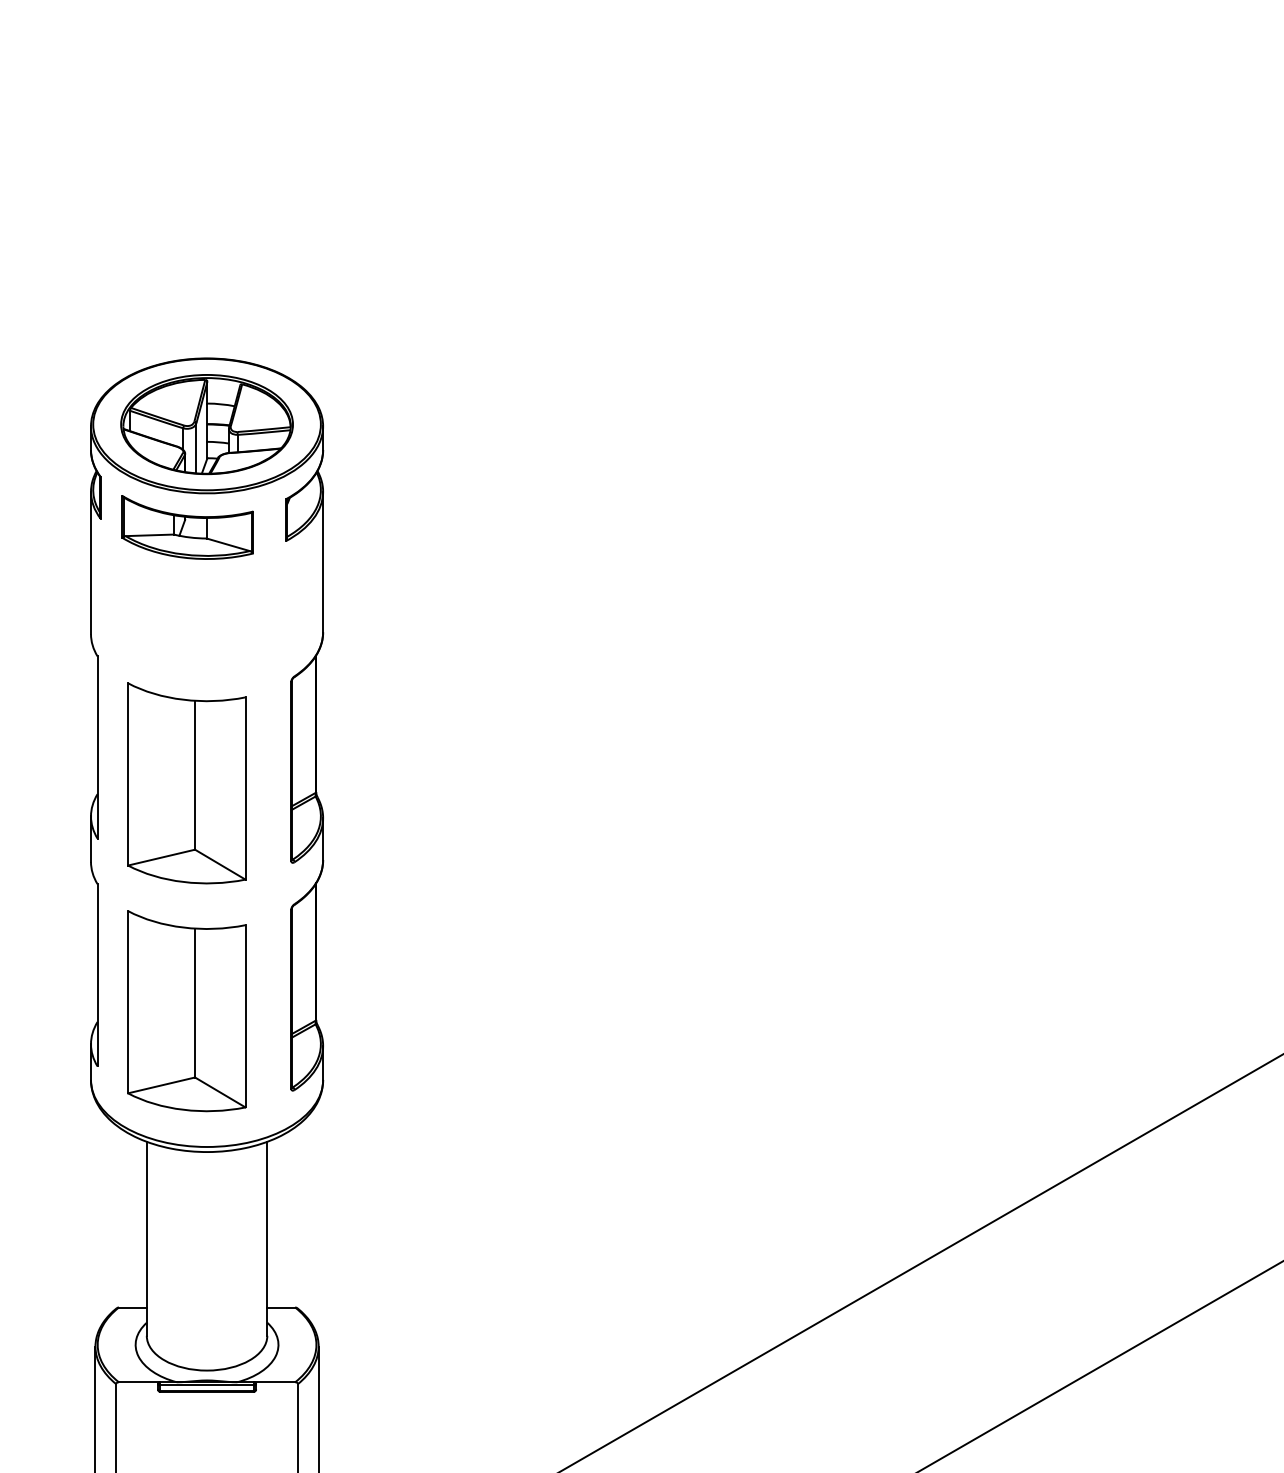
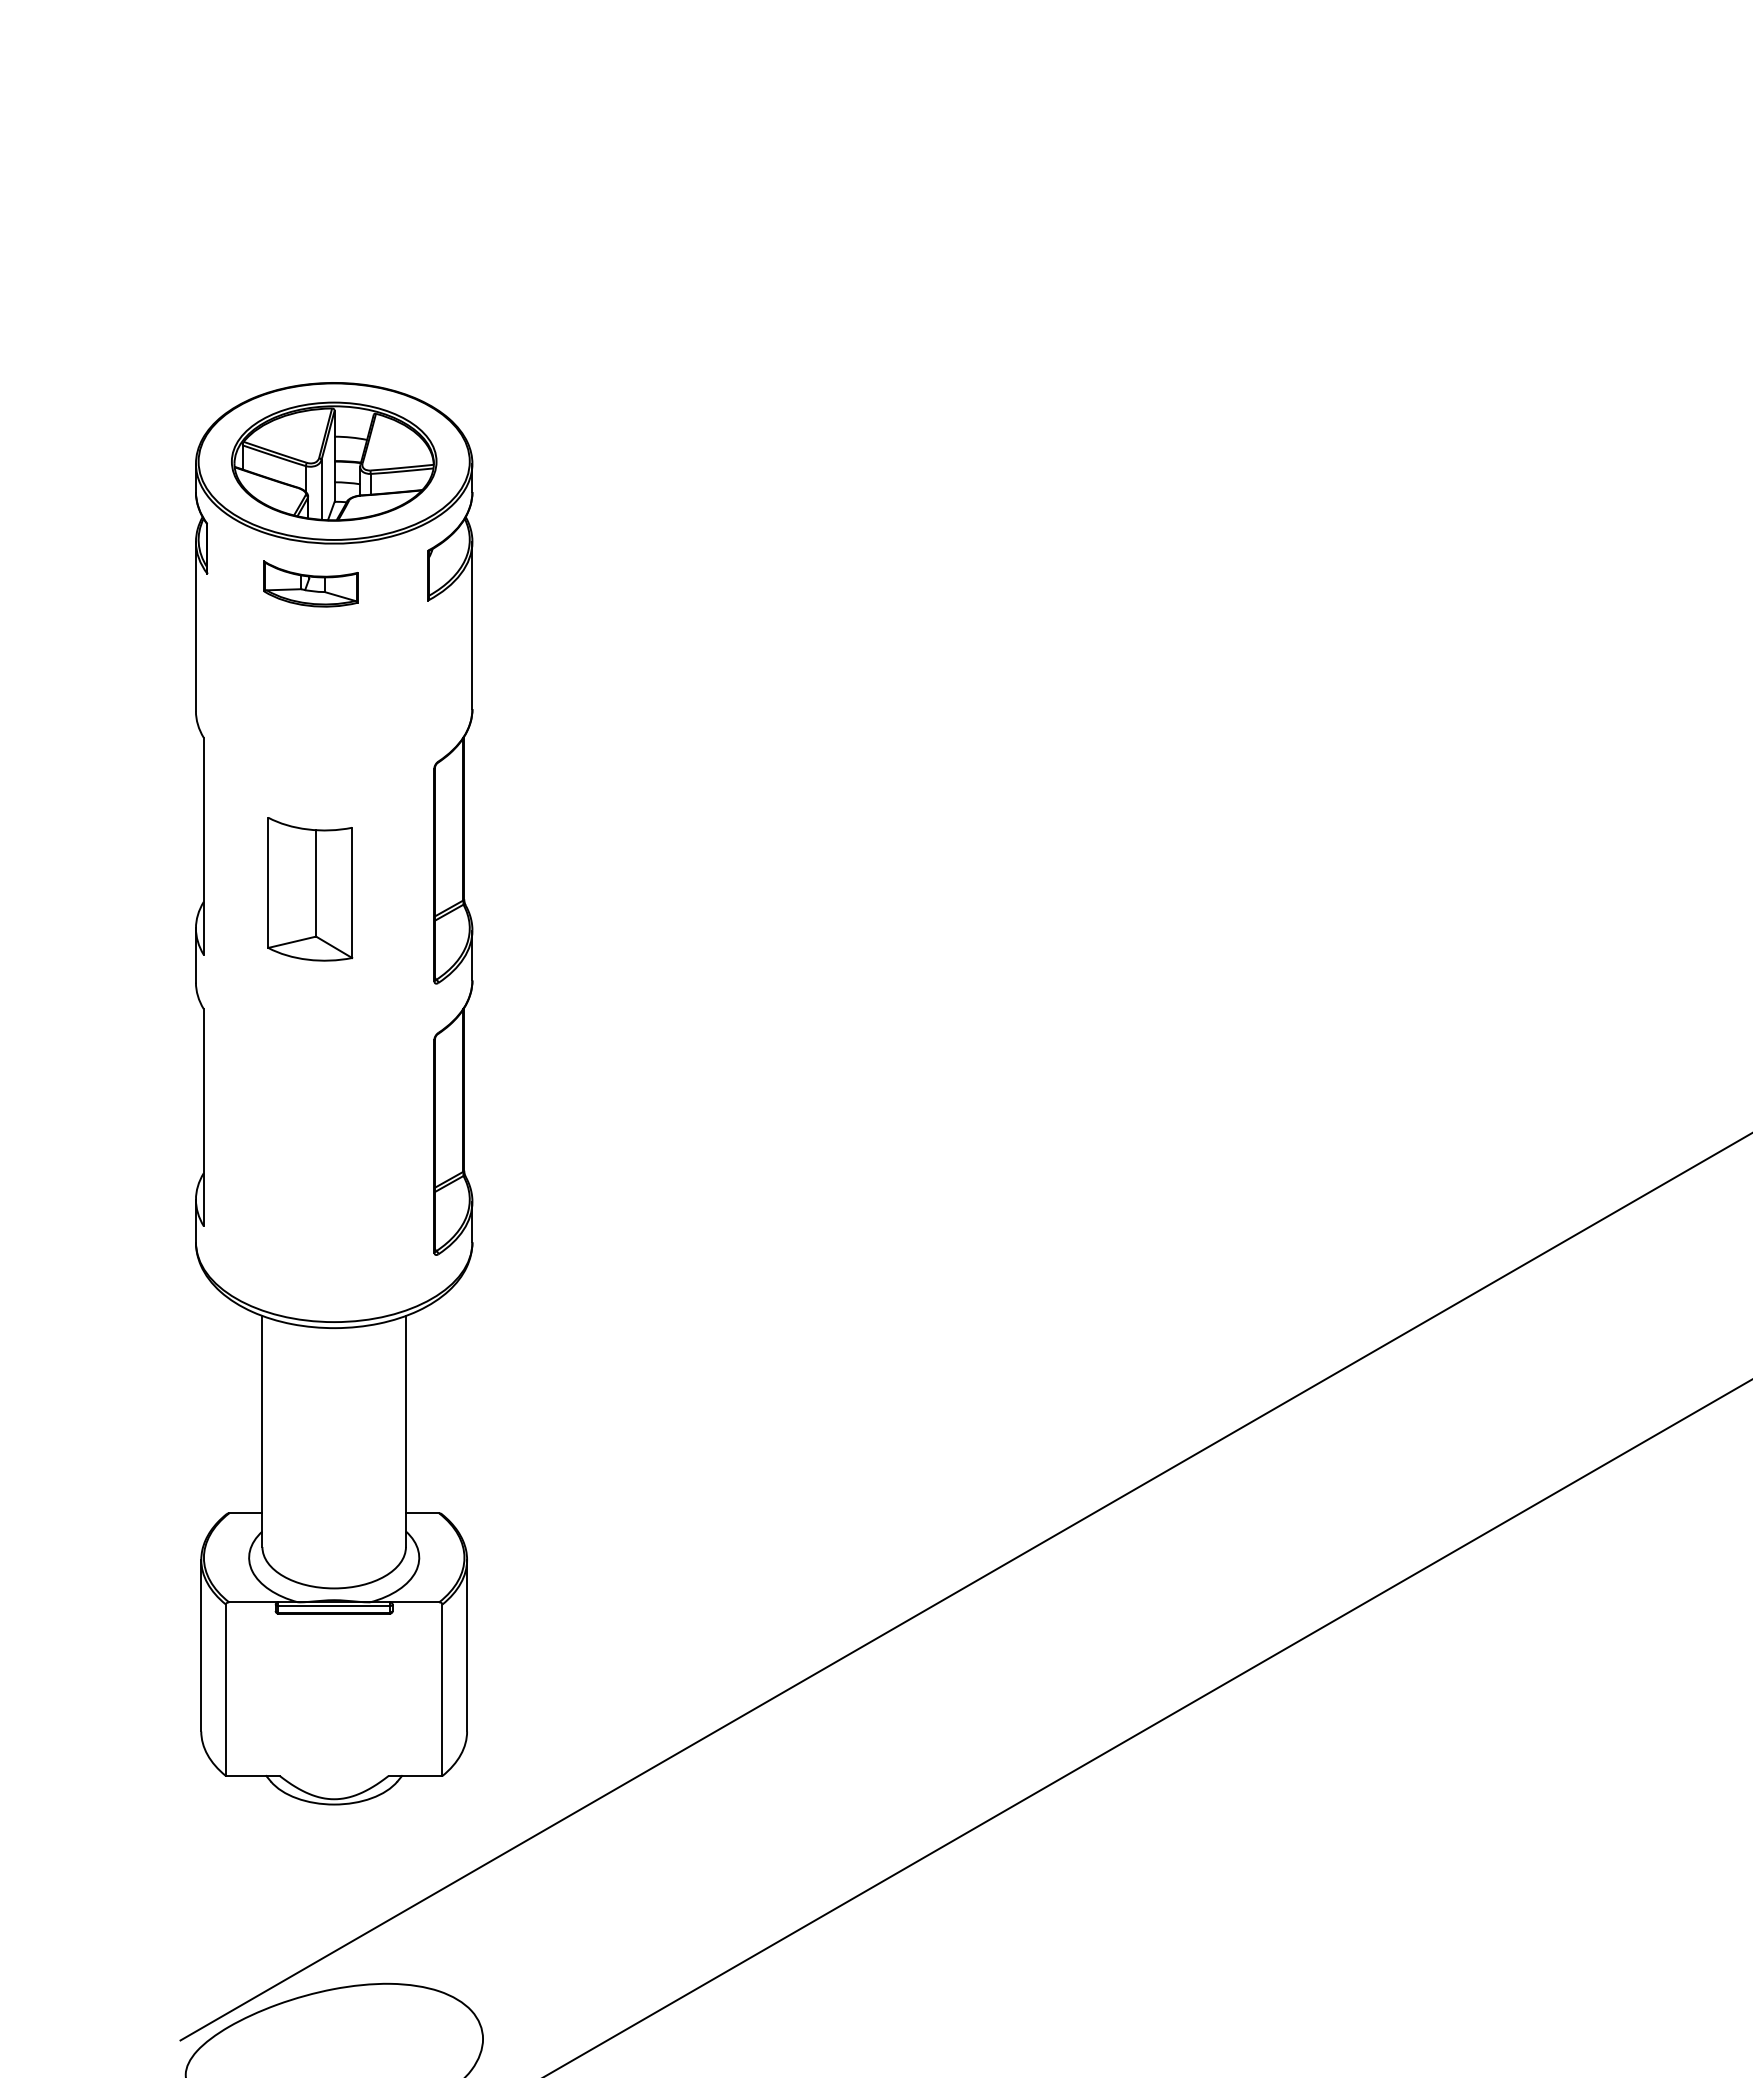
part: (187, 526) -> (310, 583), size x0.6
part: (187, 783) -> (310, 889), size x0.6
part: (186, 1011) -> (309, 1160), removed

